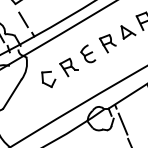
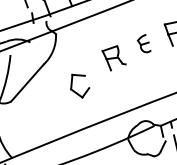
part: (88, 53) -> (145, 42), size x0.7
part: (48, 78) -> (79, 84), moved

